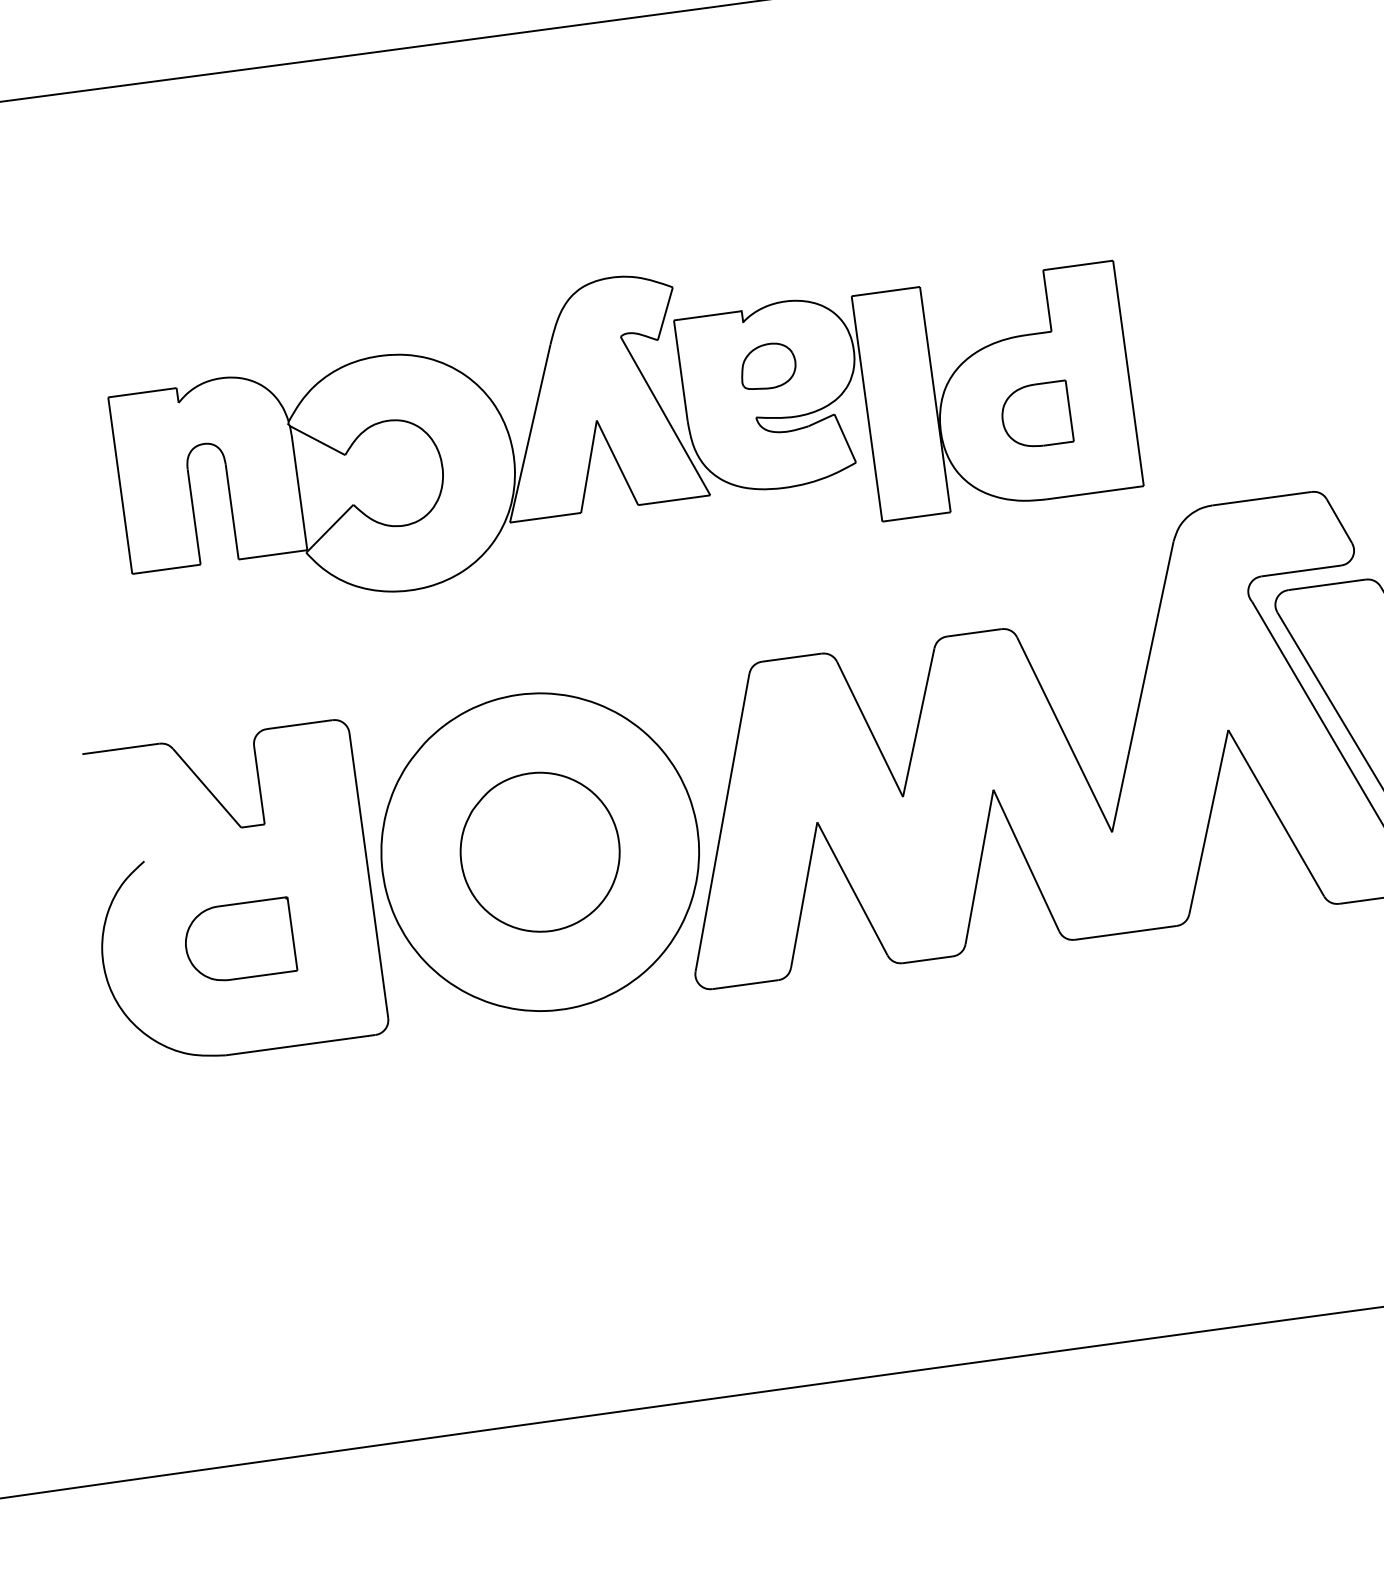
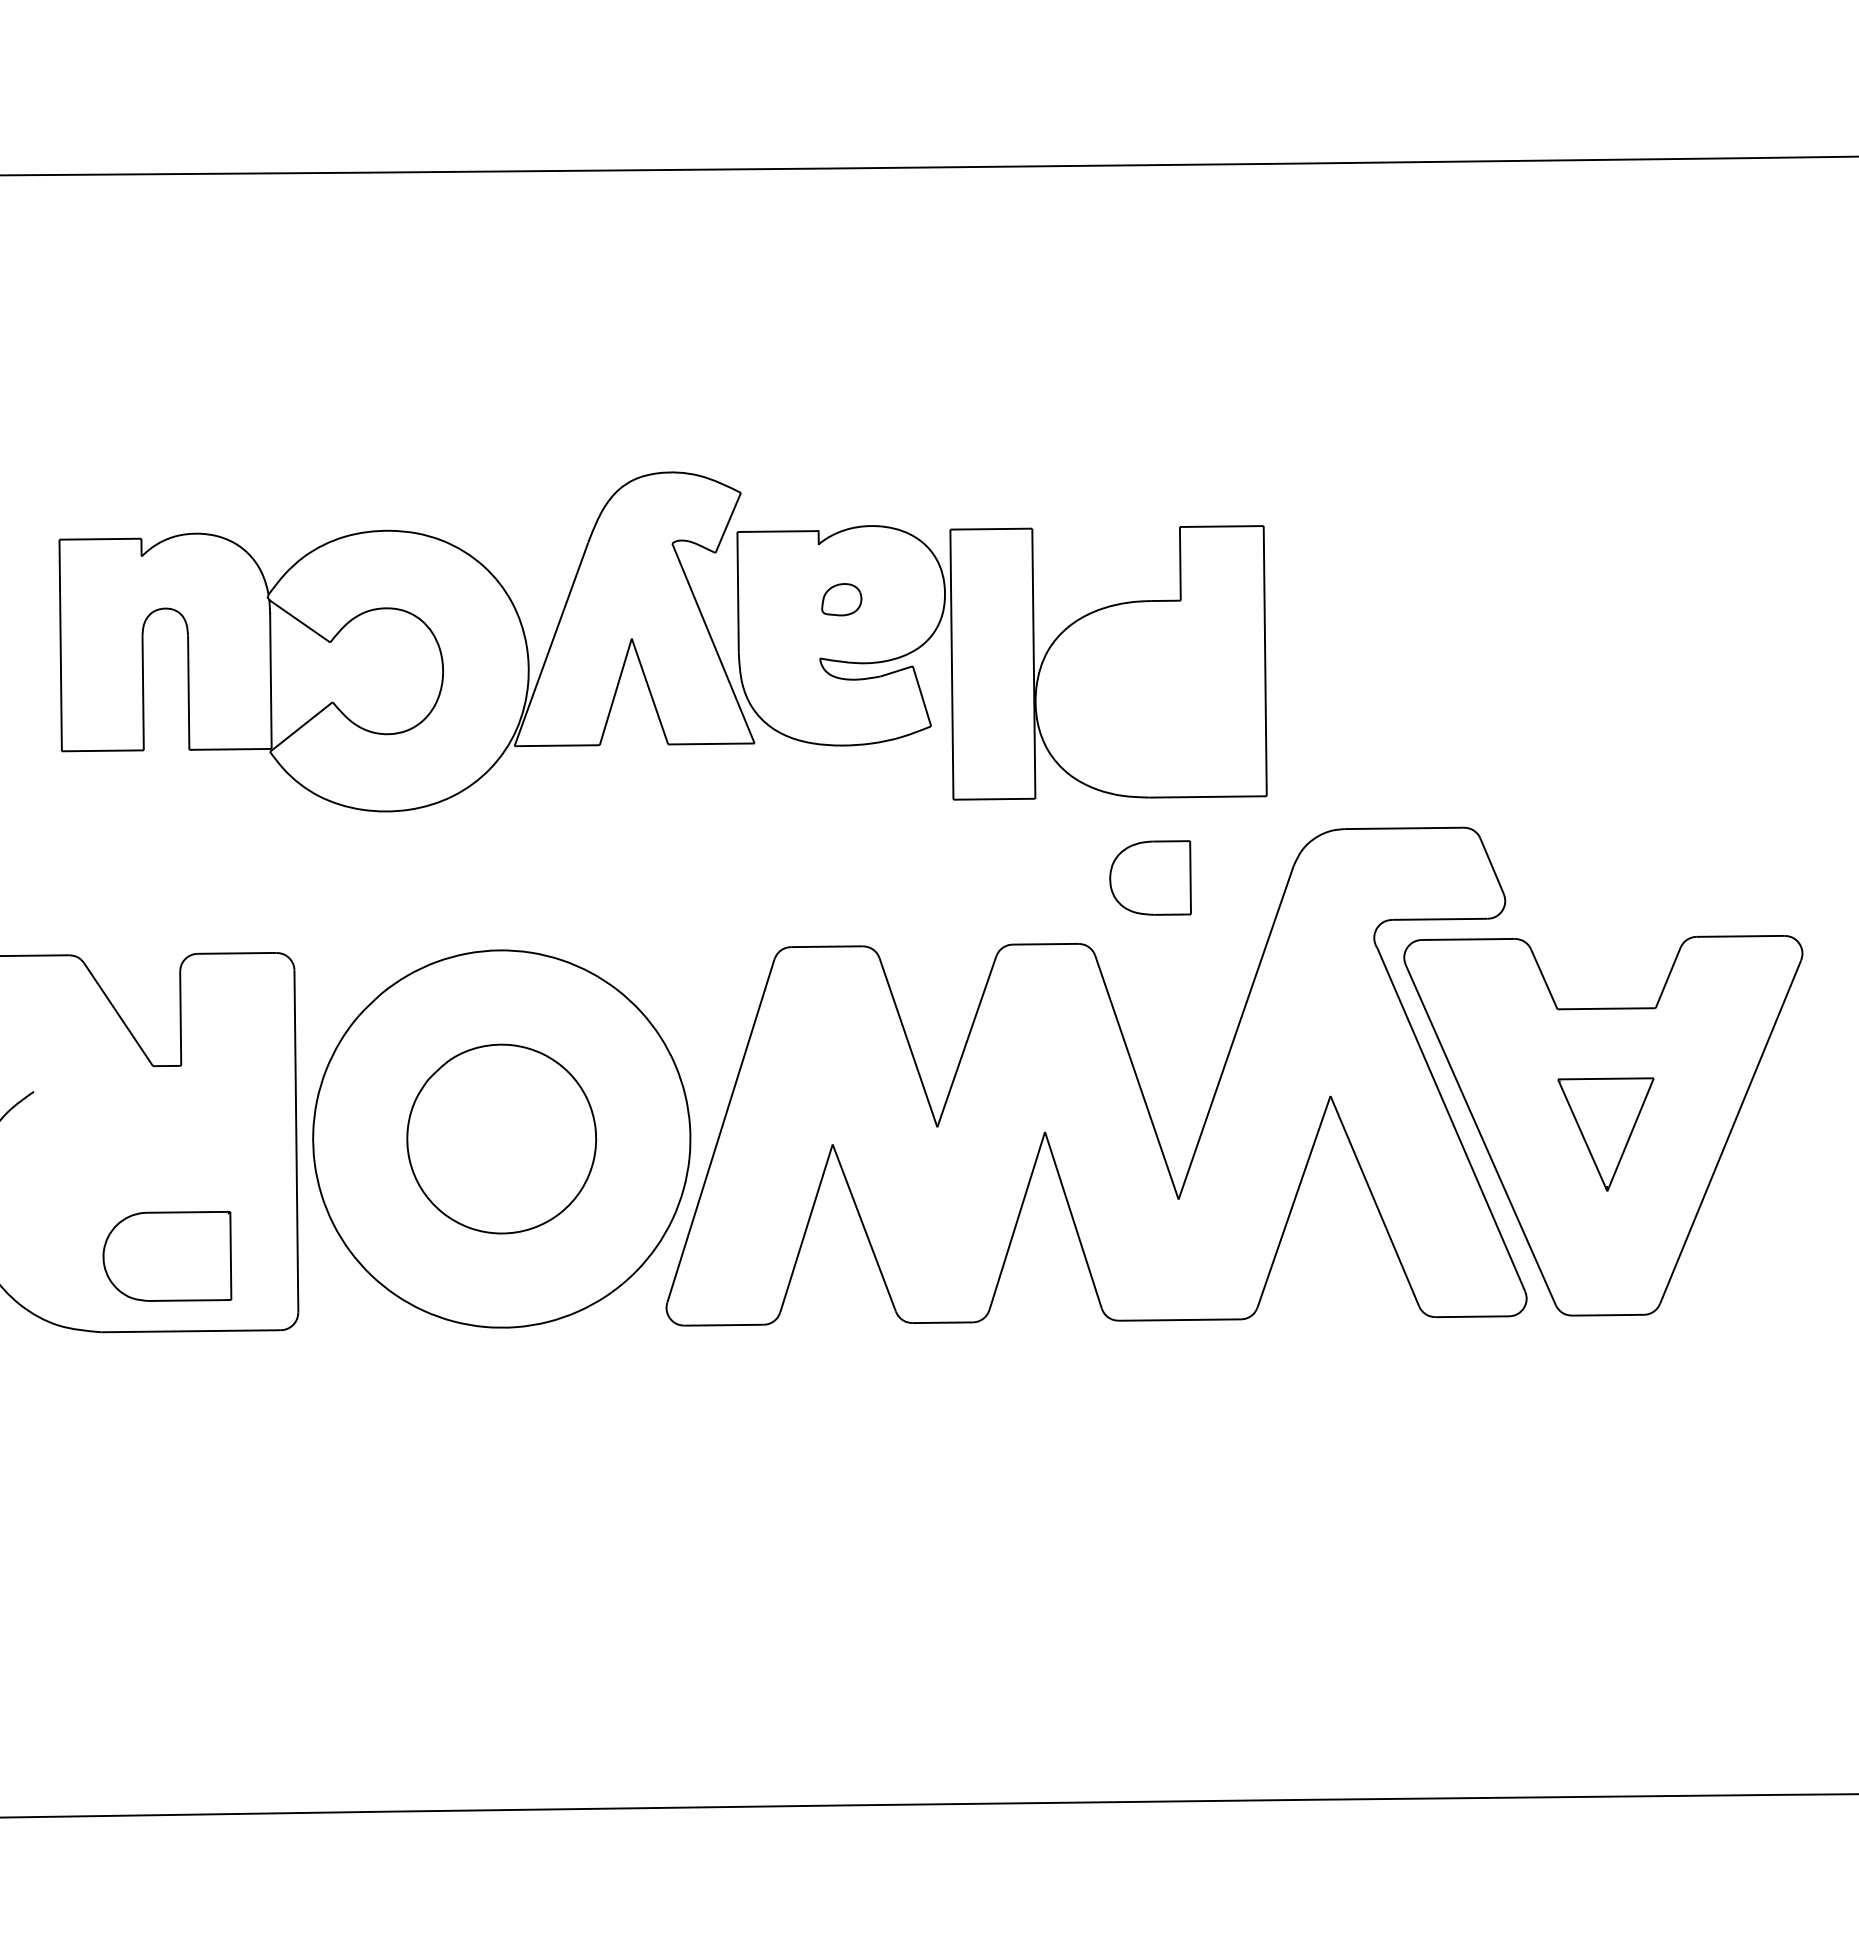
part: (767, 365) -> (841, 599), size x0.6
part: (1036, 414) -> (1150, 877), moved
part: (239, 940) -> (167, 1256), moved

